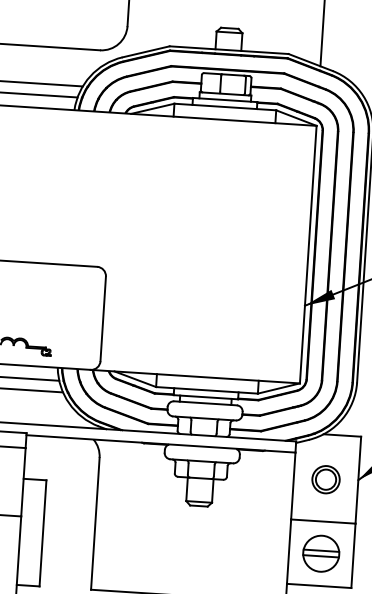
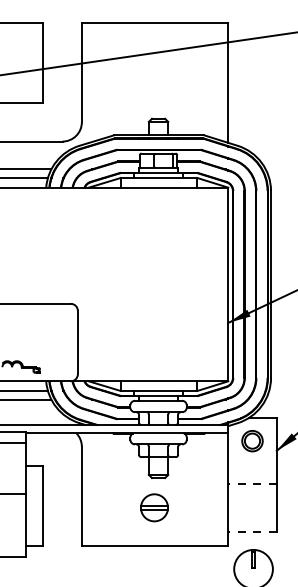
part: (326, 480) -> (252, 441), moved
line: (323, 521) -> (252, 483), solid -> dashed
part: (321, 553) -> (154, 507), moved
line: (319, 586) -> (252, 532), solid -> dashed

